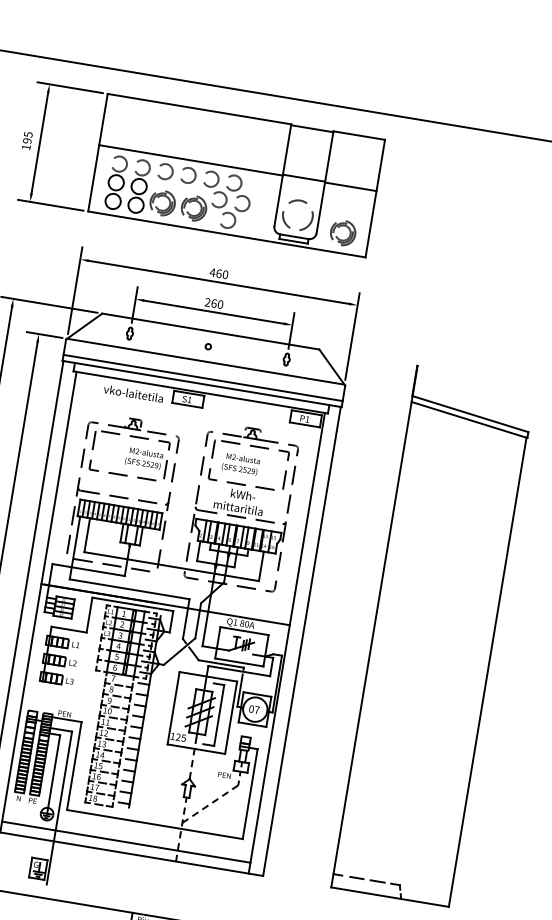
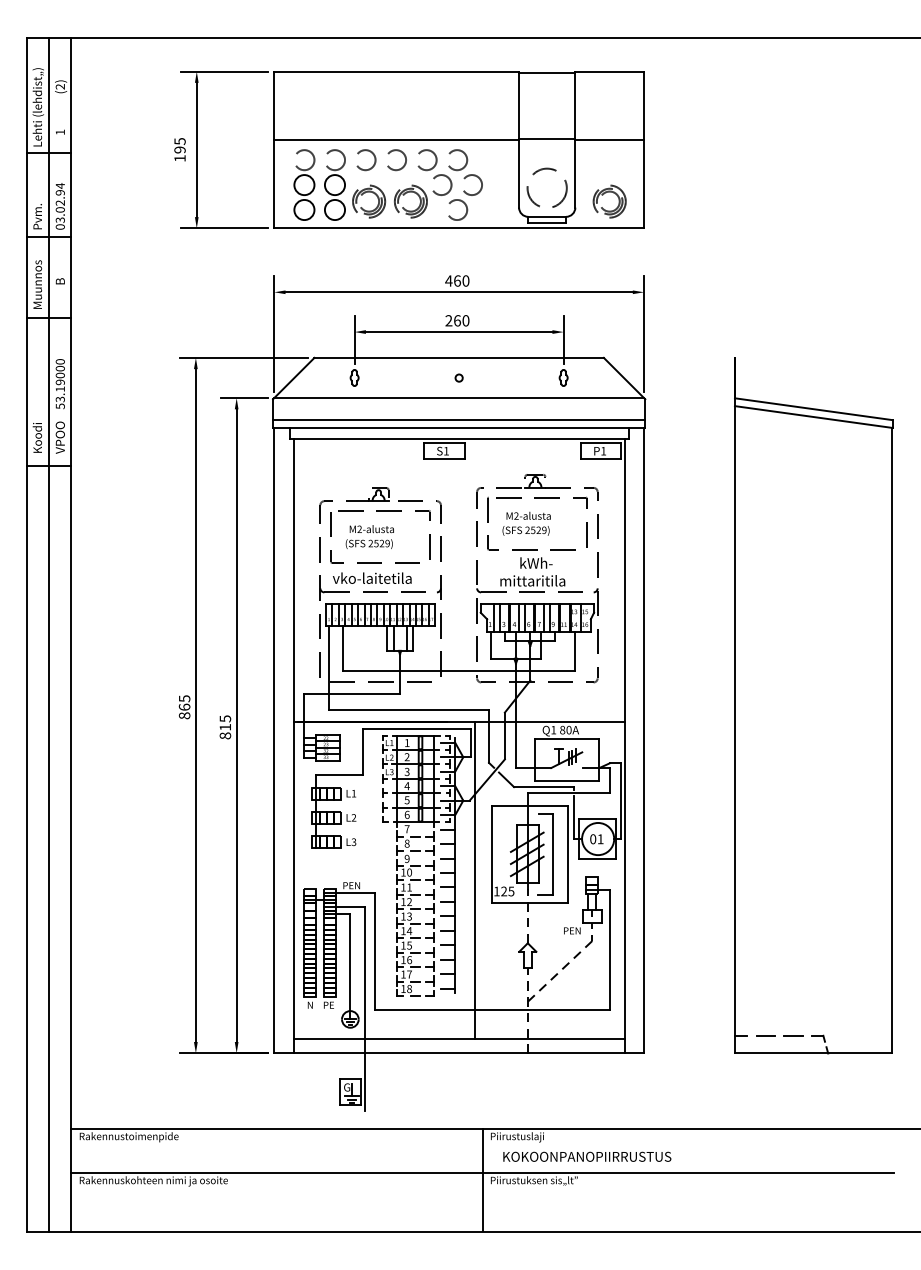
text: (133, 393) -> (372, 577), moved
text: (143, 458) -> (369, 536), moved
text: (257, 710) -> (600, 839), 07 -> 01
line: (158, 725) -> (475, 880), added

